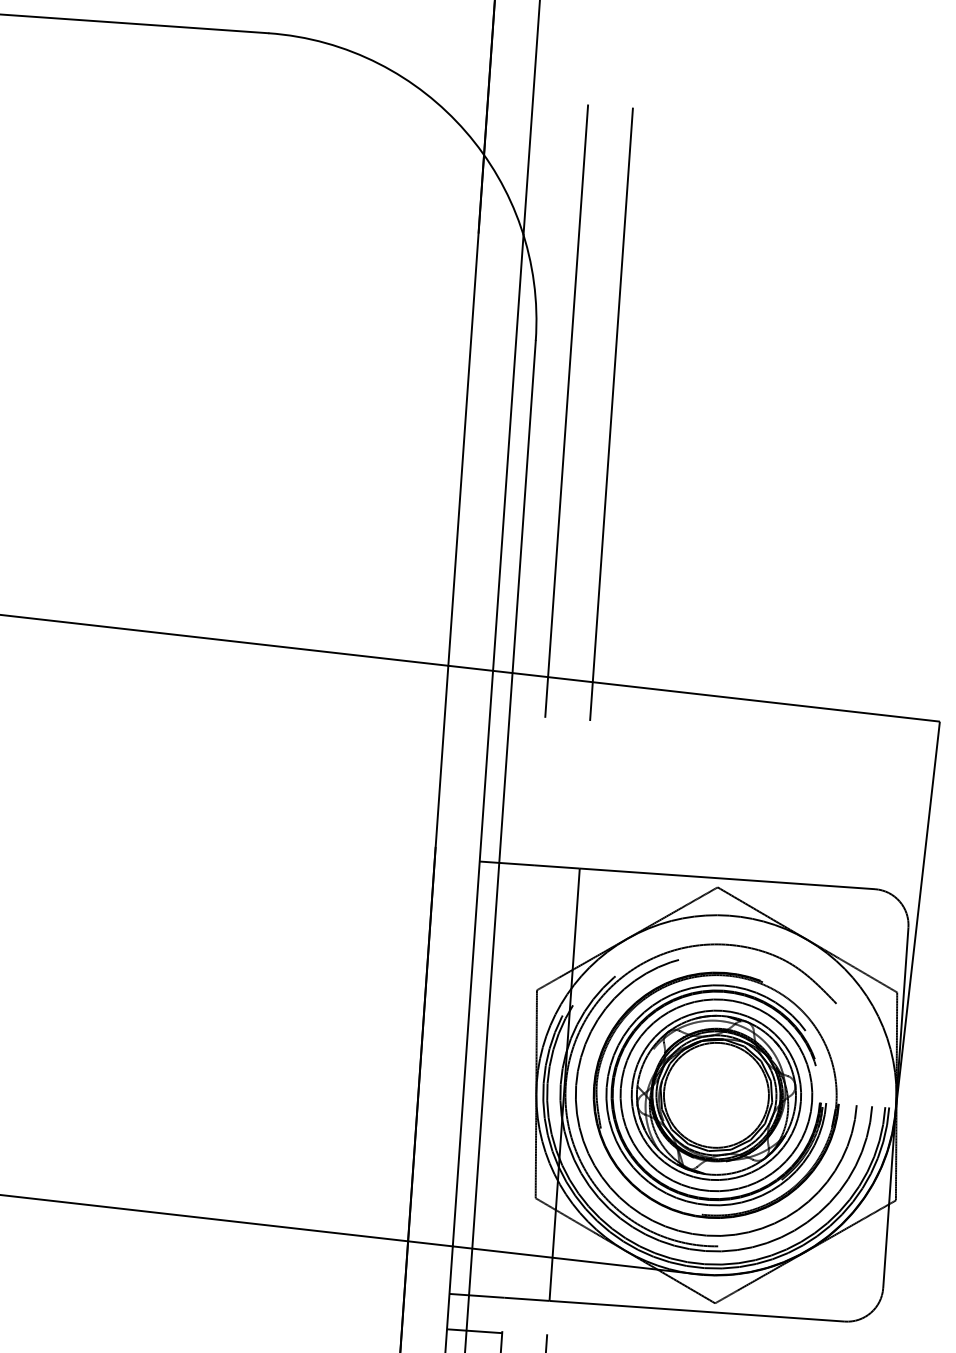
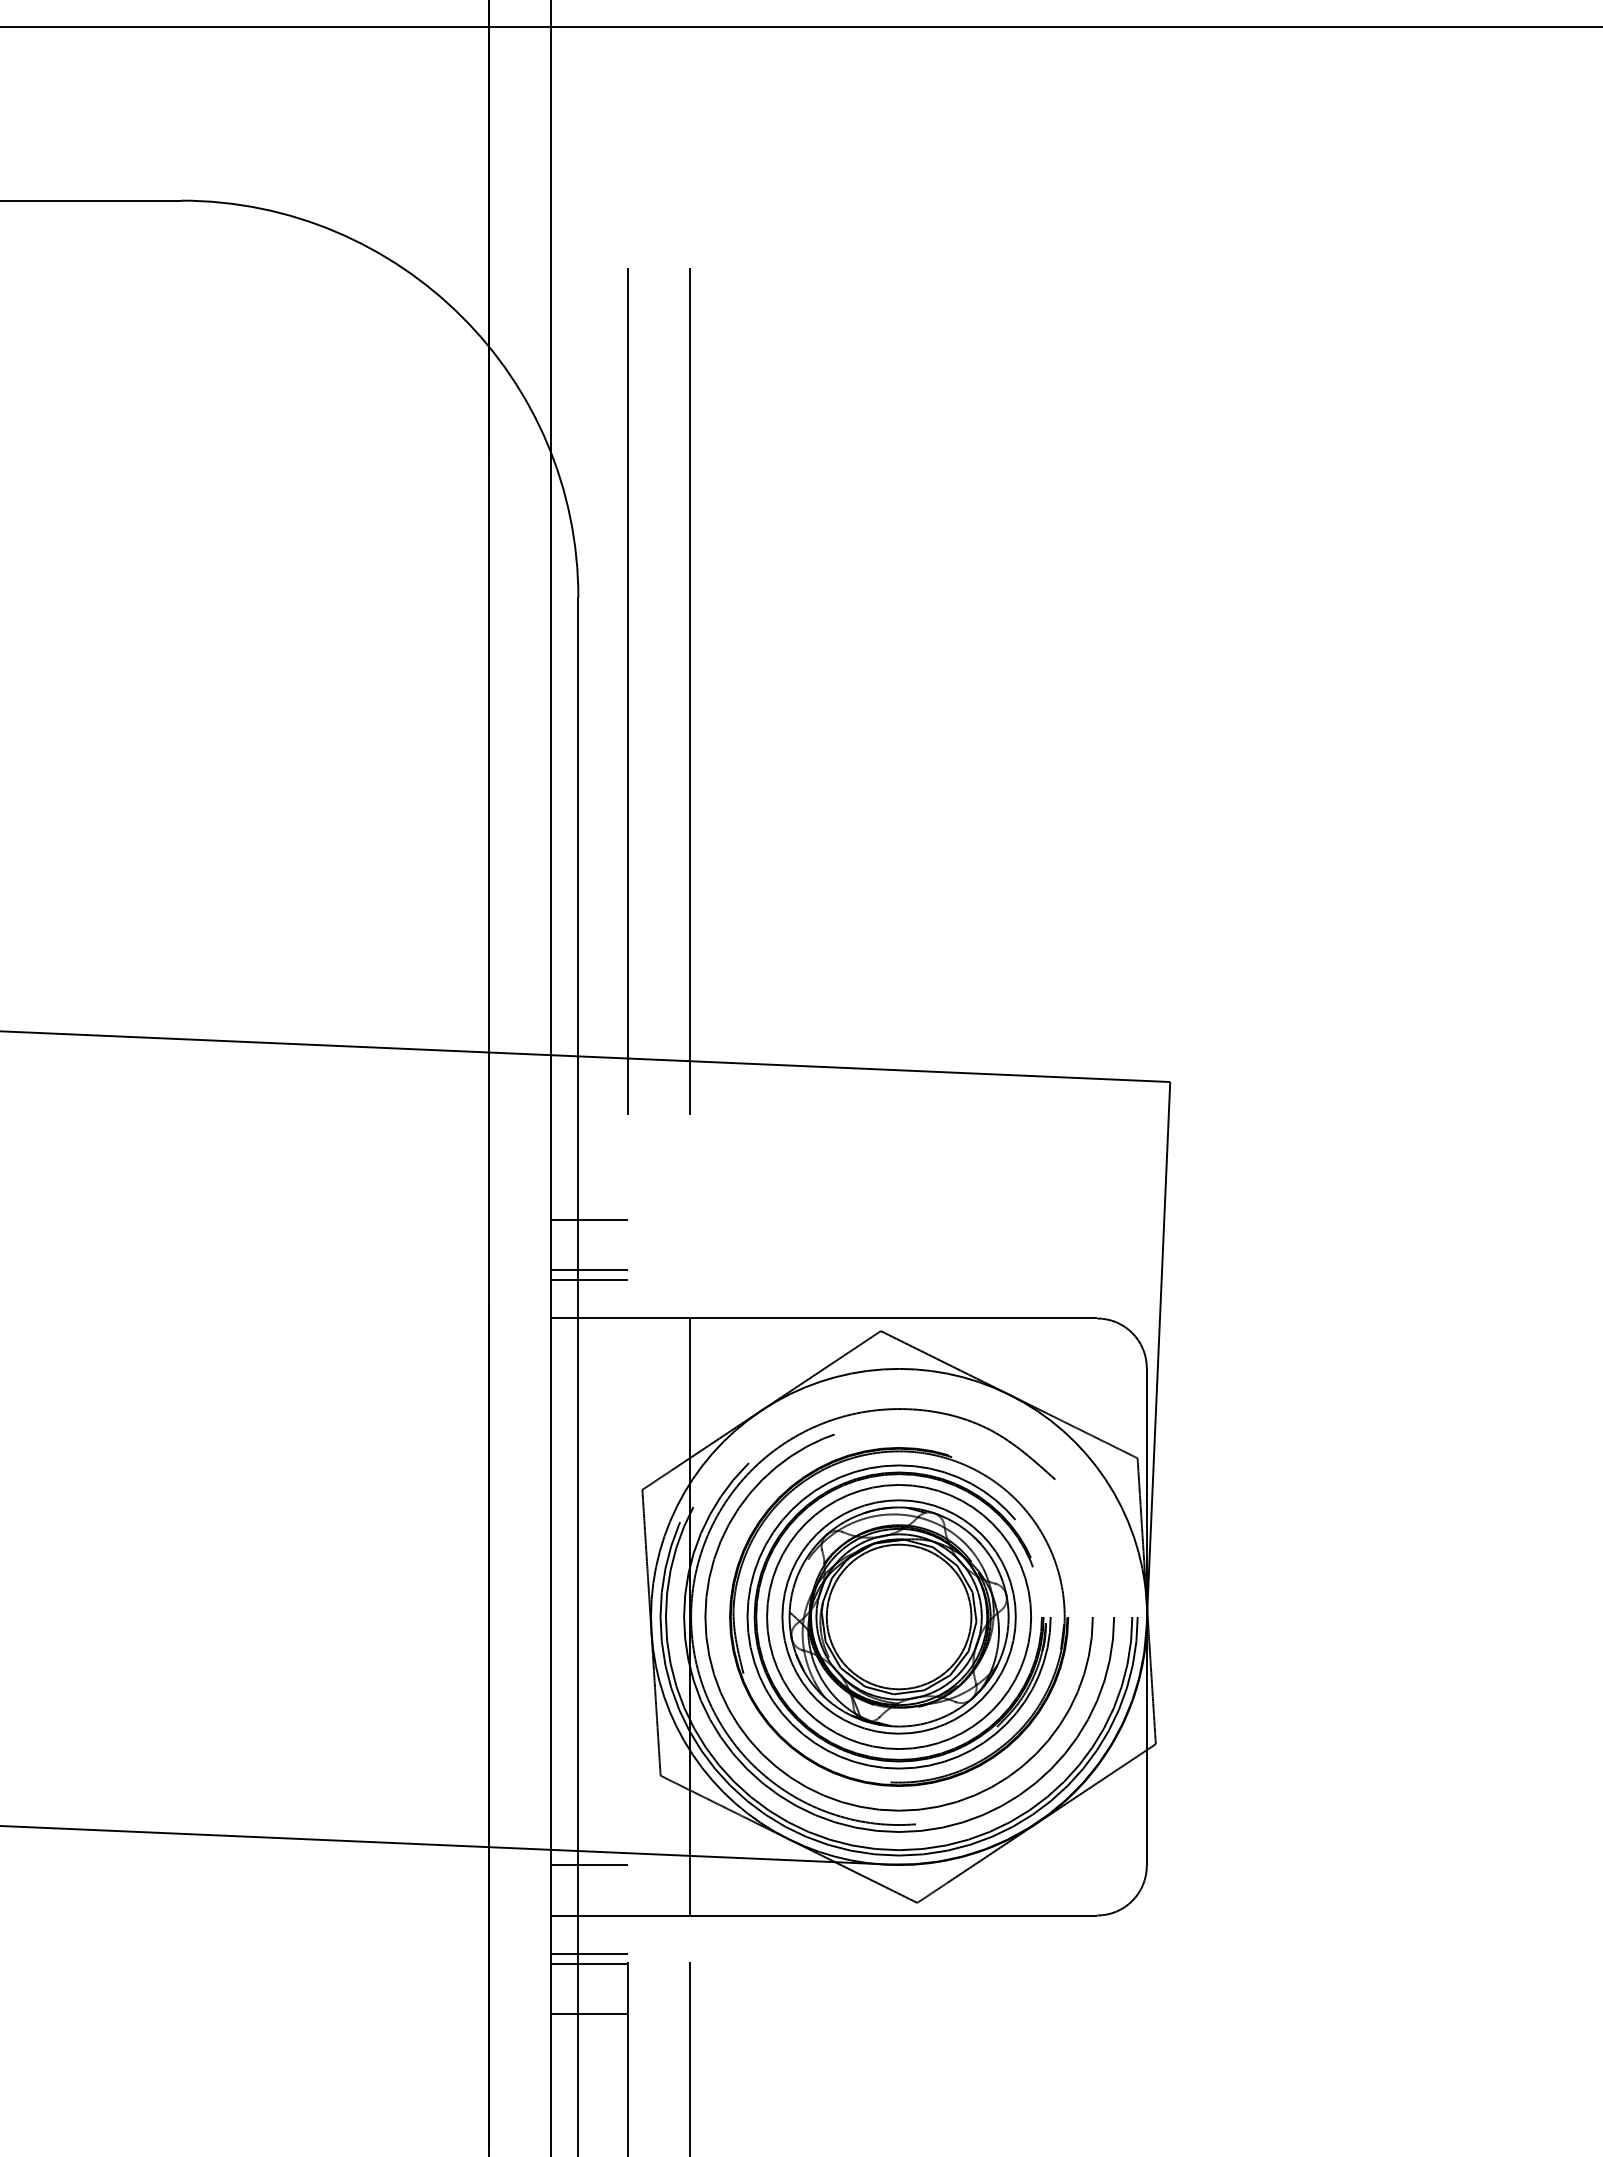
line: (512, 792) -> (589, 1220), added
line: (509, 827) -> (589, 1269), added
line: (509, 835) -> (589, 1280), added
line: (479, 1258) -> (589, 1864), added
line: (475, 1323) -> (589, 1953), added

